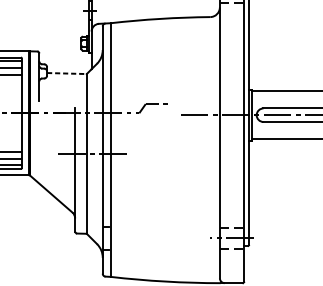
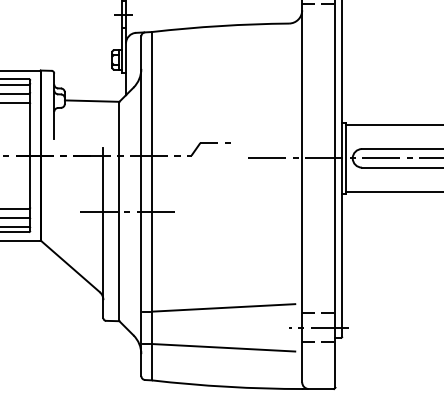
line: (67, 73) -> (92, 101), dashed -> solid
line: (162, 223) -> (223, 307), added
line: (162, 252) -> (223, 347), added

